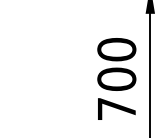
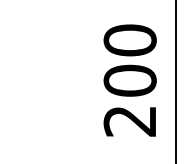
text: (116, 109) -> (129, 121), 700 -> 200

